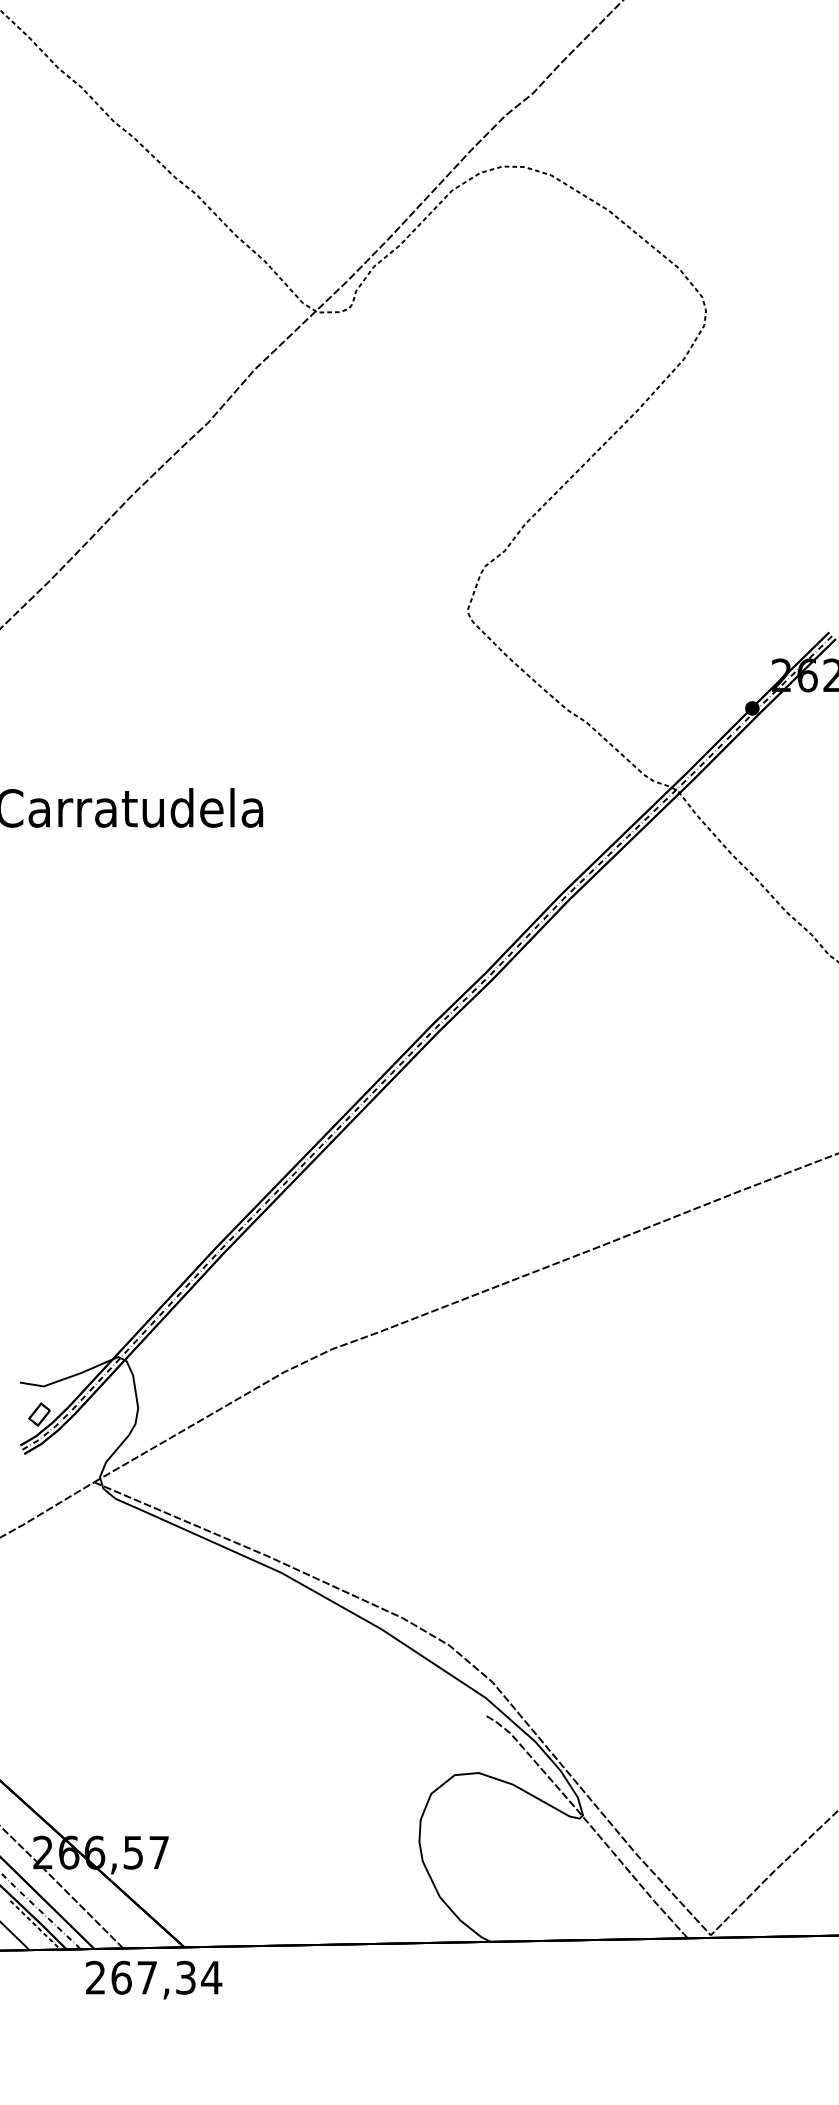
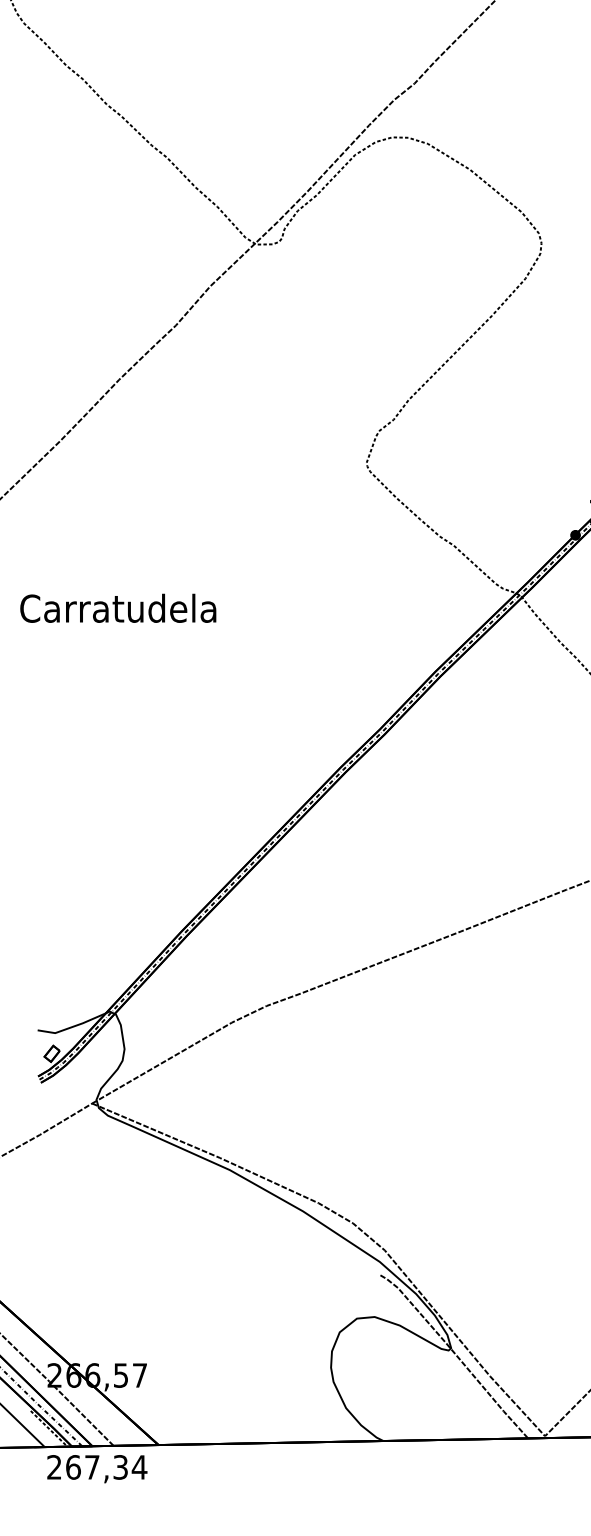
text: (154, 1979) -> (97, 1468), moved

